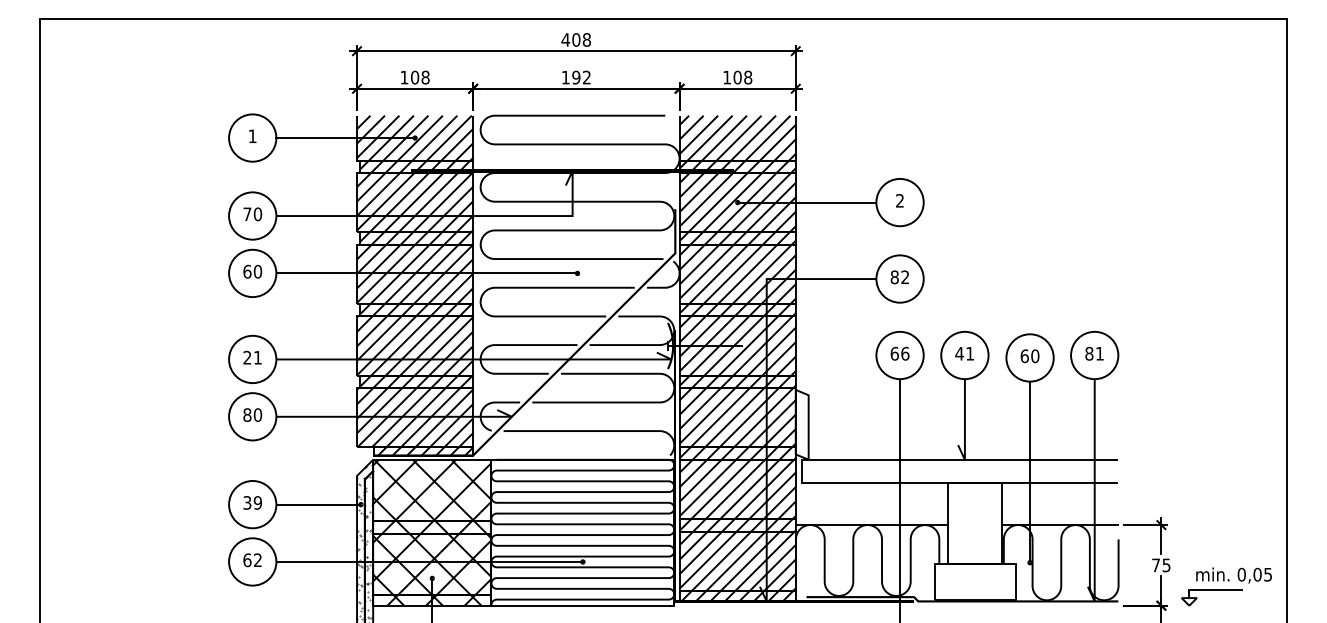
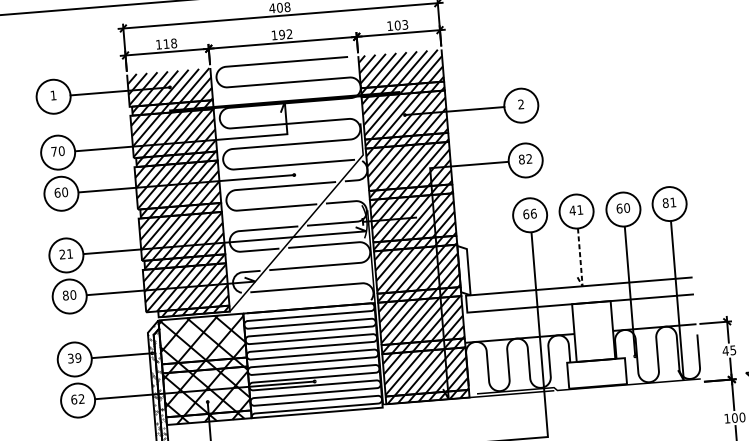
text: (415, 77) -> (166, 43), 108 -> 118
text: (748, 77) -> (405, 24), 108 -> 103
line: (964, 428) -> (580, 263), solid -> dashed
text: (1155, 565) -> (725, 351), 75 -> 45

